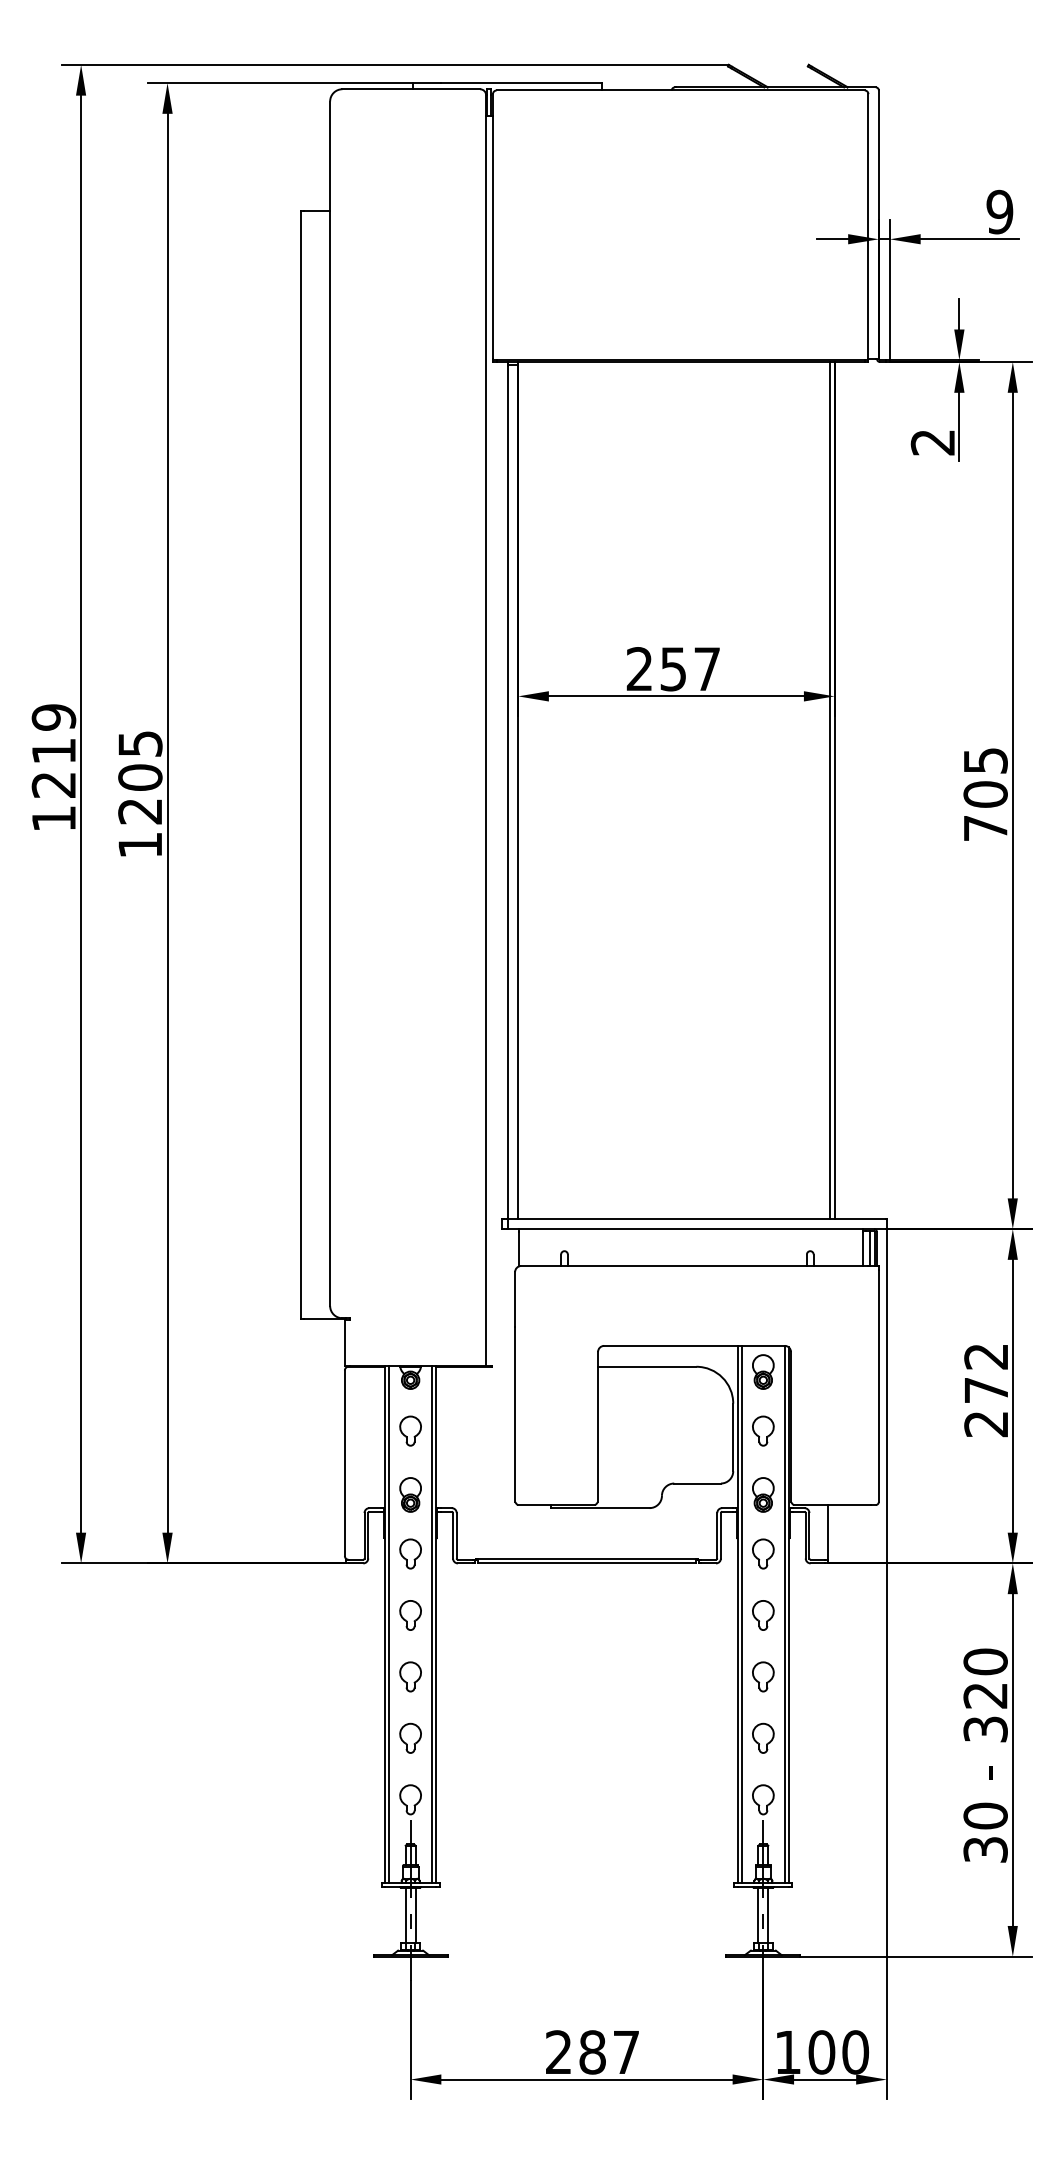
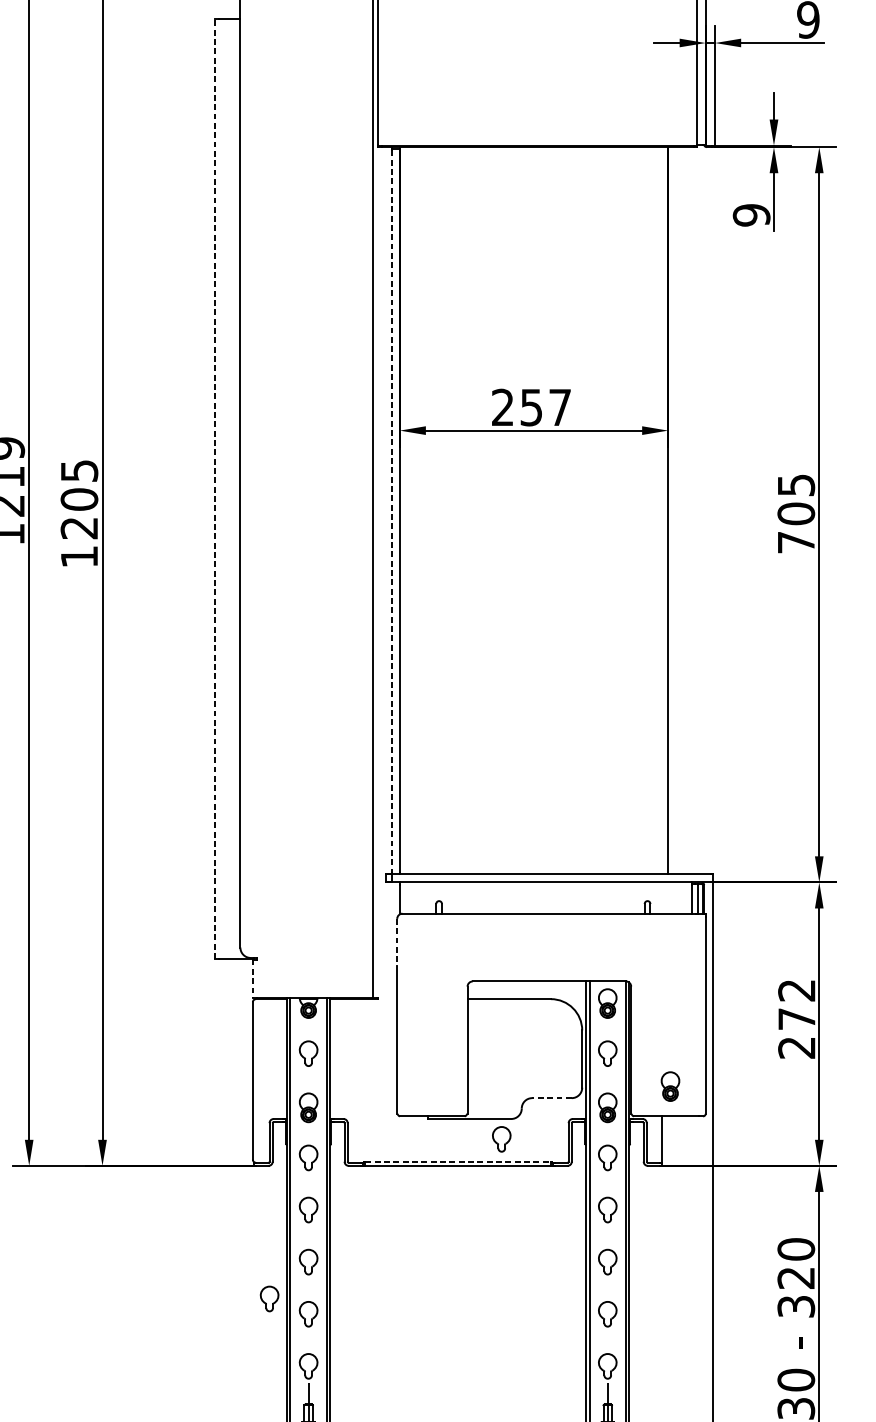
text: (932, 442) -> (751, 215), 2 -> 9
line: (300, 764) -> (215, 488), solid -> dashed
line: (829, 790) -> (663, 510), removed
line: (508, 792) -> (391, 512), solid -> dashed
line: (515, 1299) -> (397, 942), solid -> dashed
line: (344, 1342) -> (252, 978), solid -> dashed
part: (837, 1469) -> (670, 1086), added
line: (697, 1483) -> (551, 1098), solid -> dashed
part: (638, 1531) -> (501, 1138), added
line: (587, 1558) -> (458, 1161), solid -> dashed
part: (364, 1719) -> (269, 1298), added

